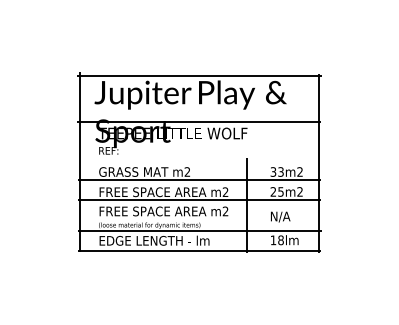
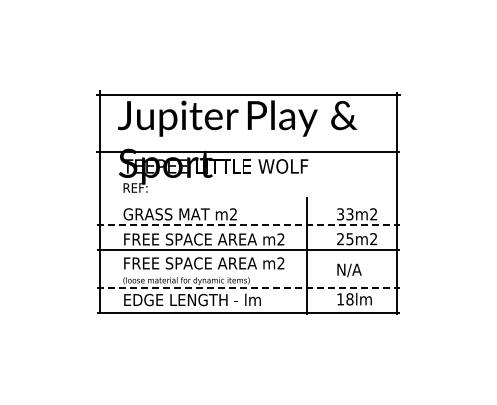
line: (199, 180) -> (248, 224), solid -> dashed
line: (199, 231) -> (248, 288), solid -> dashed

